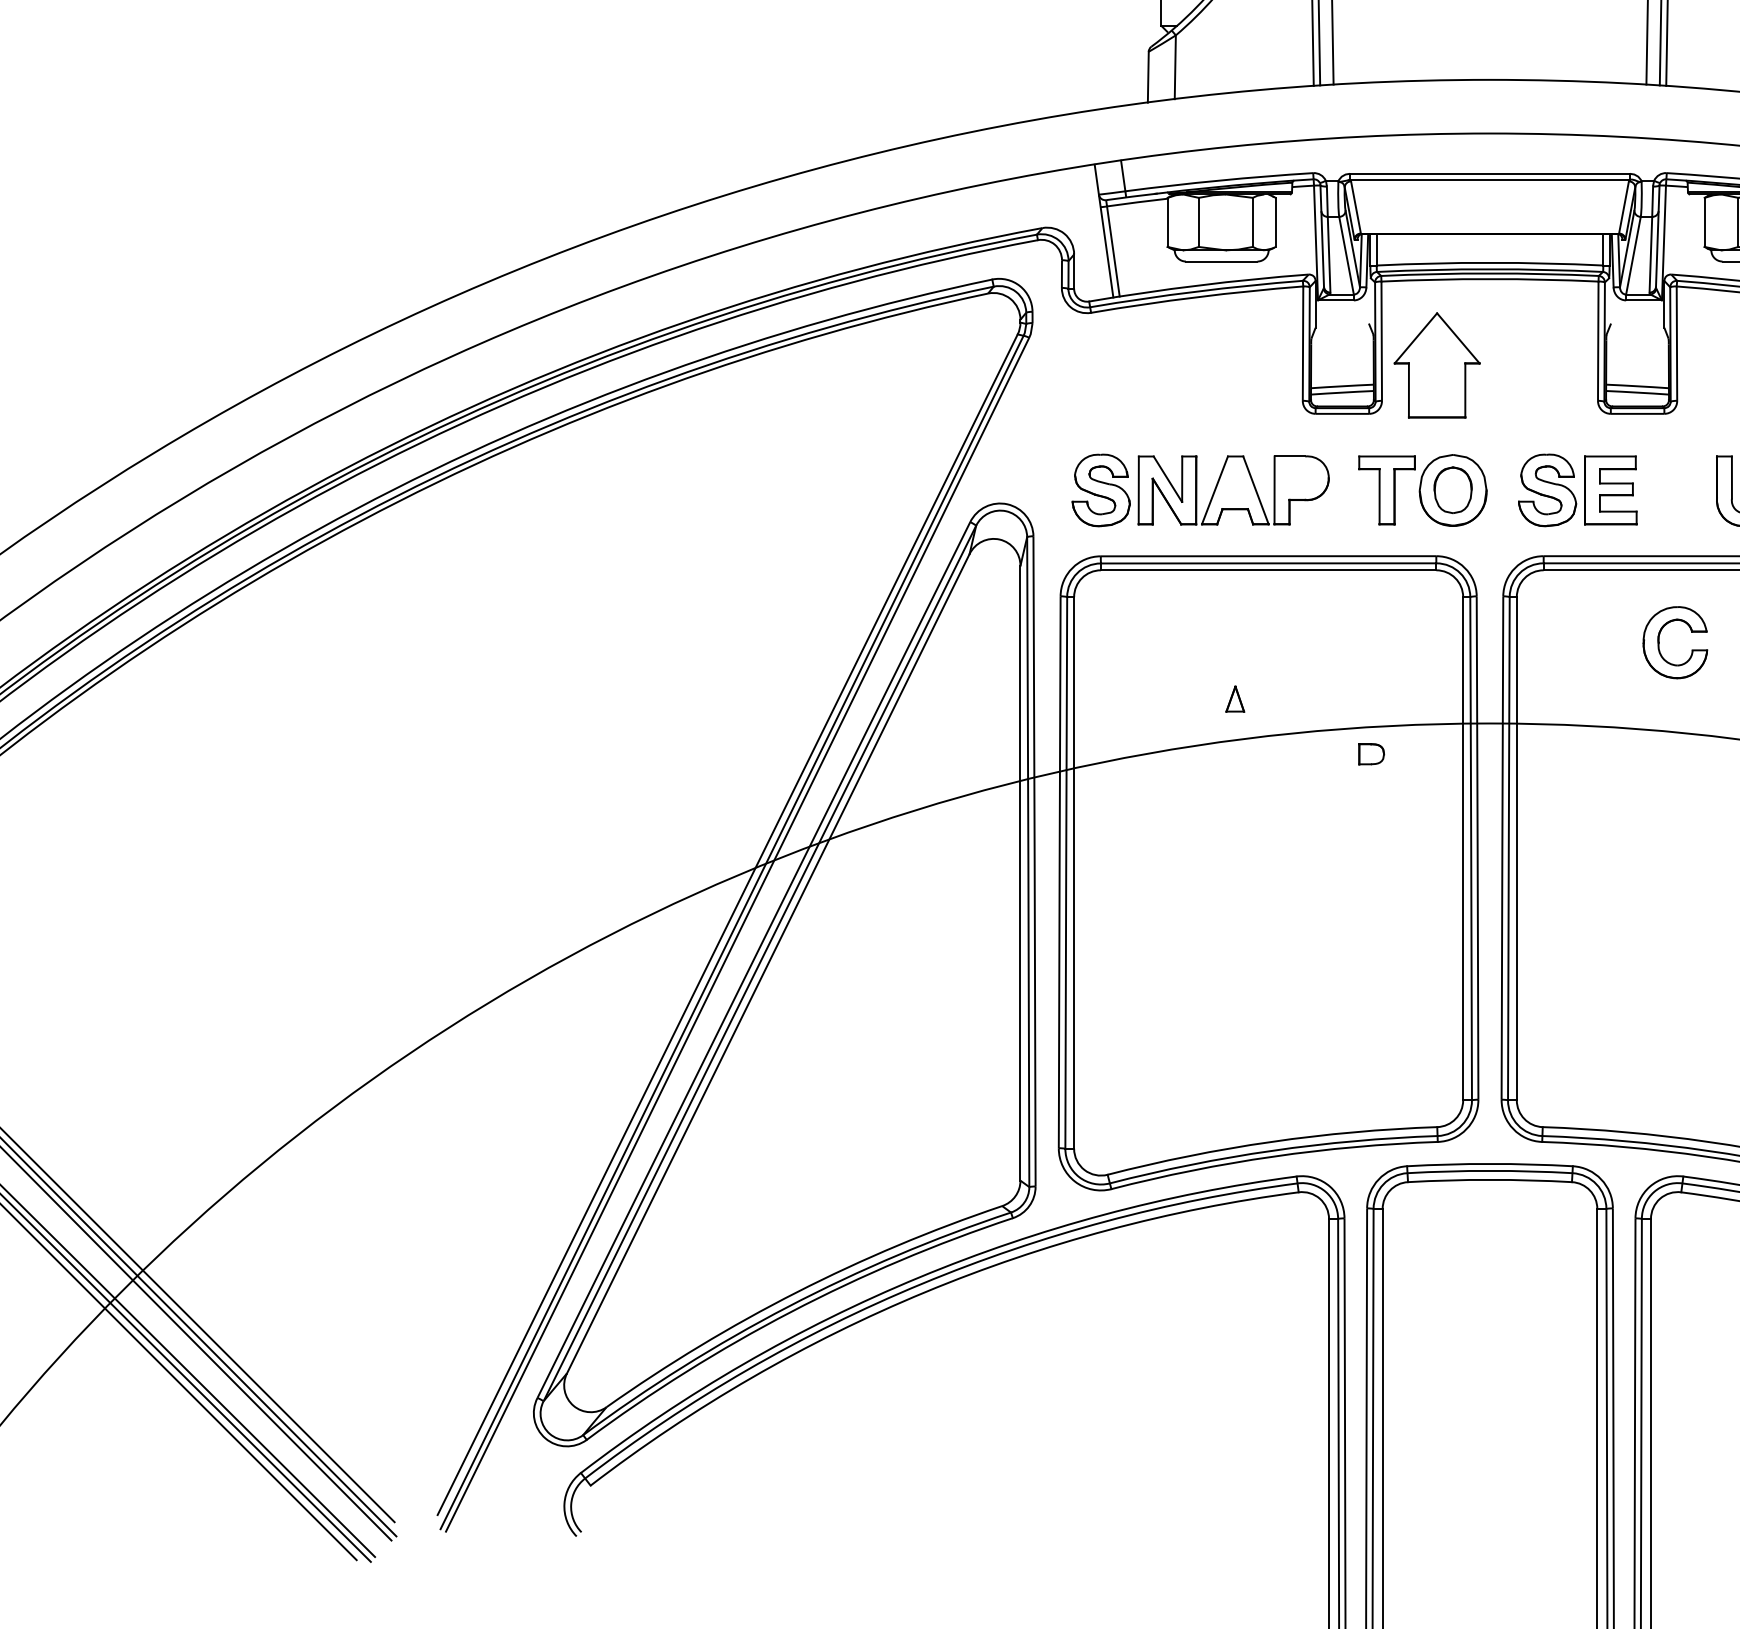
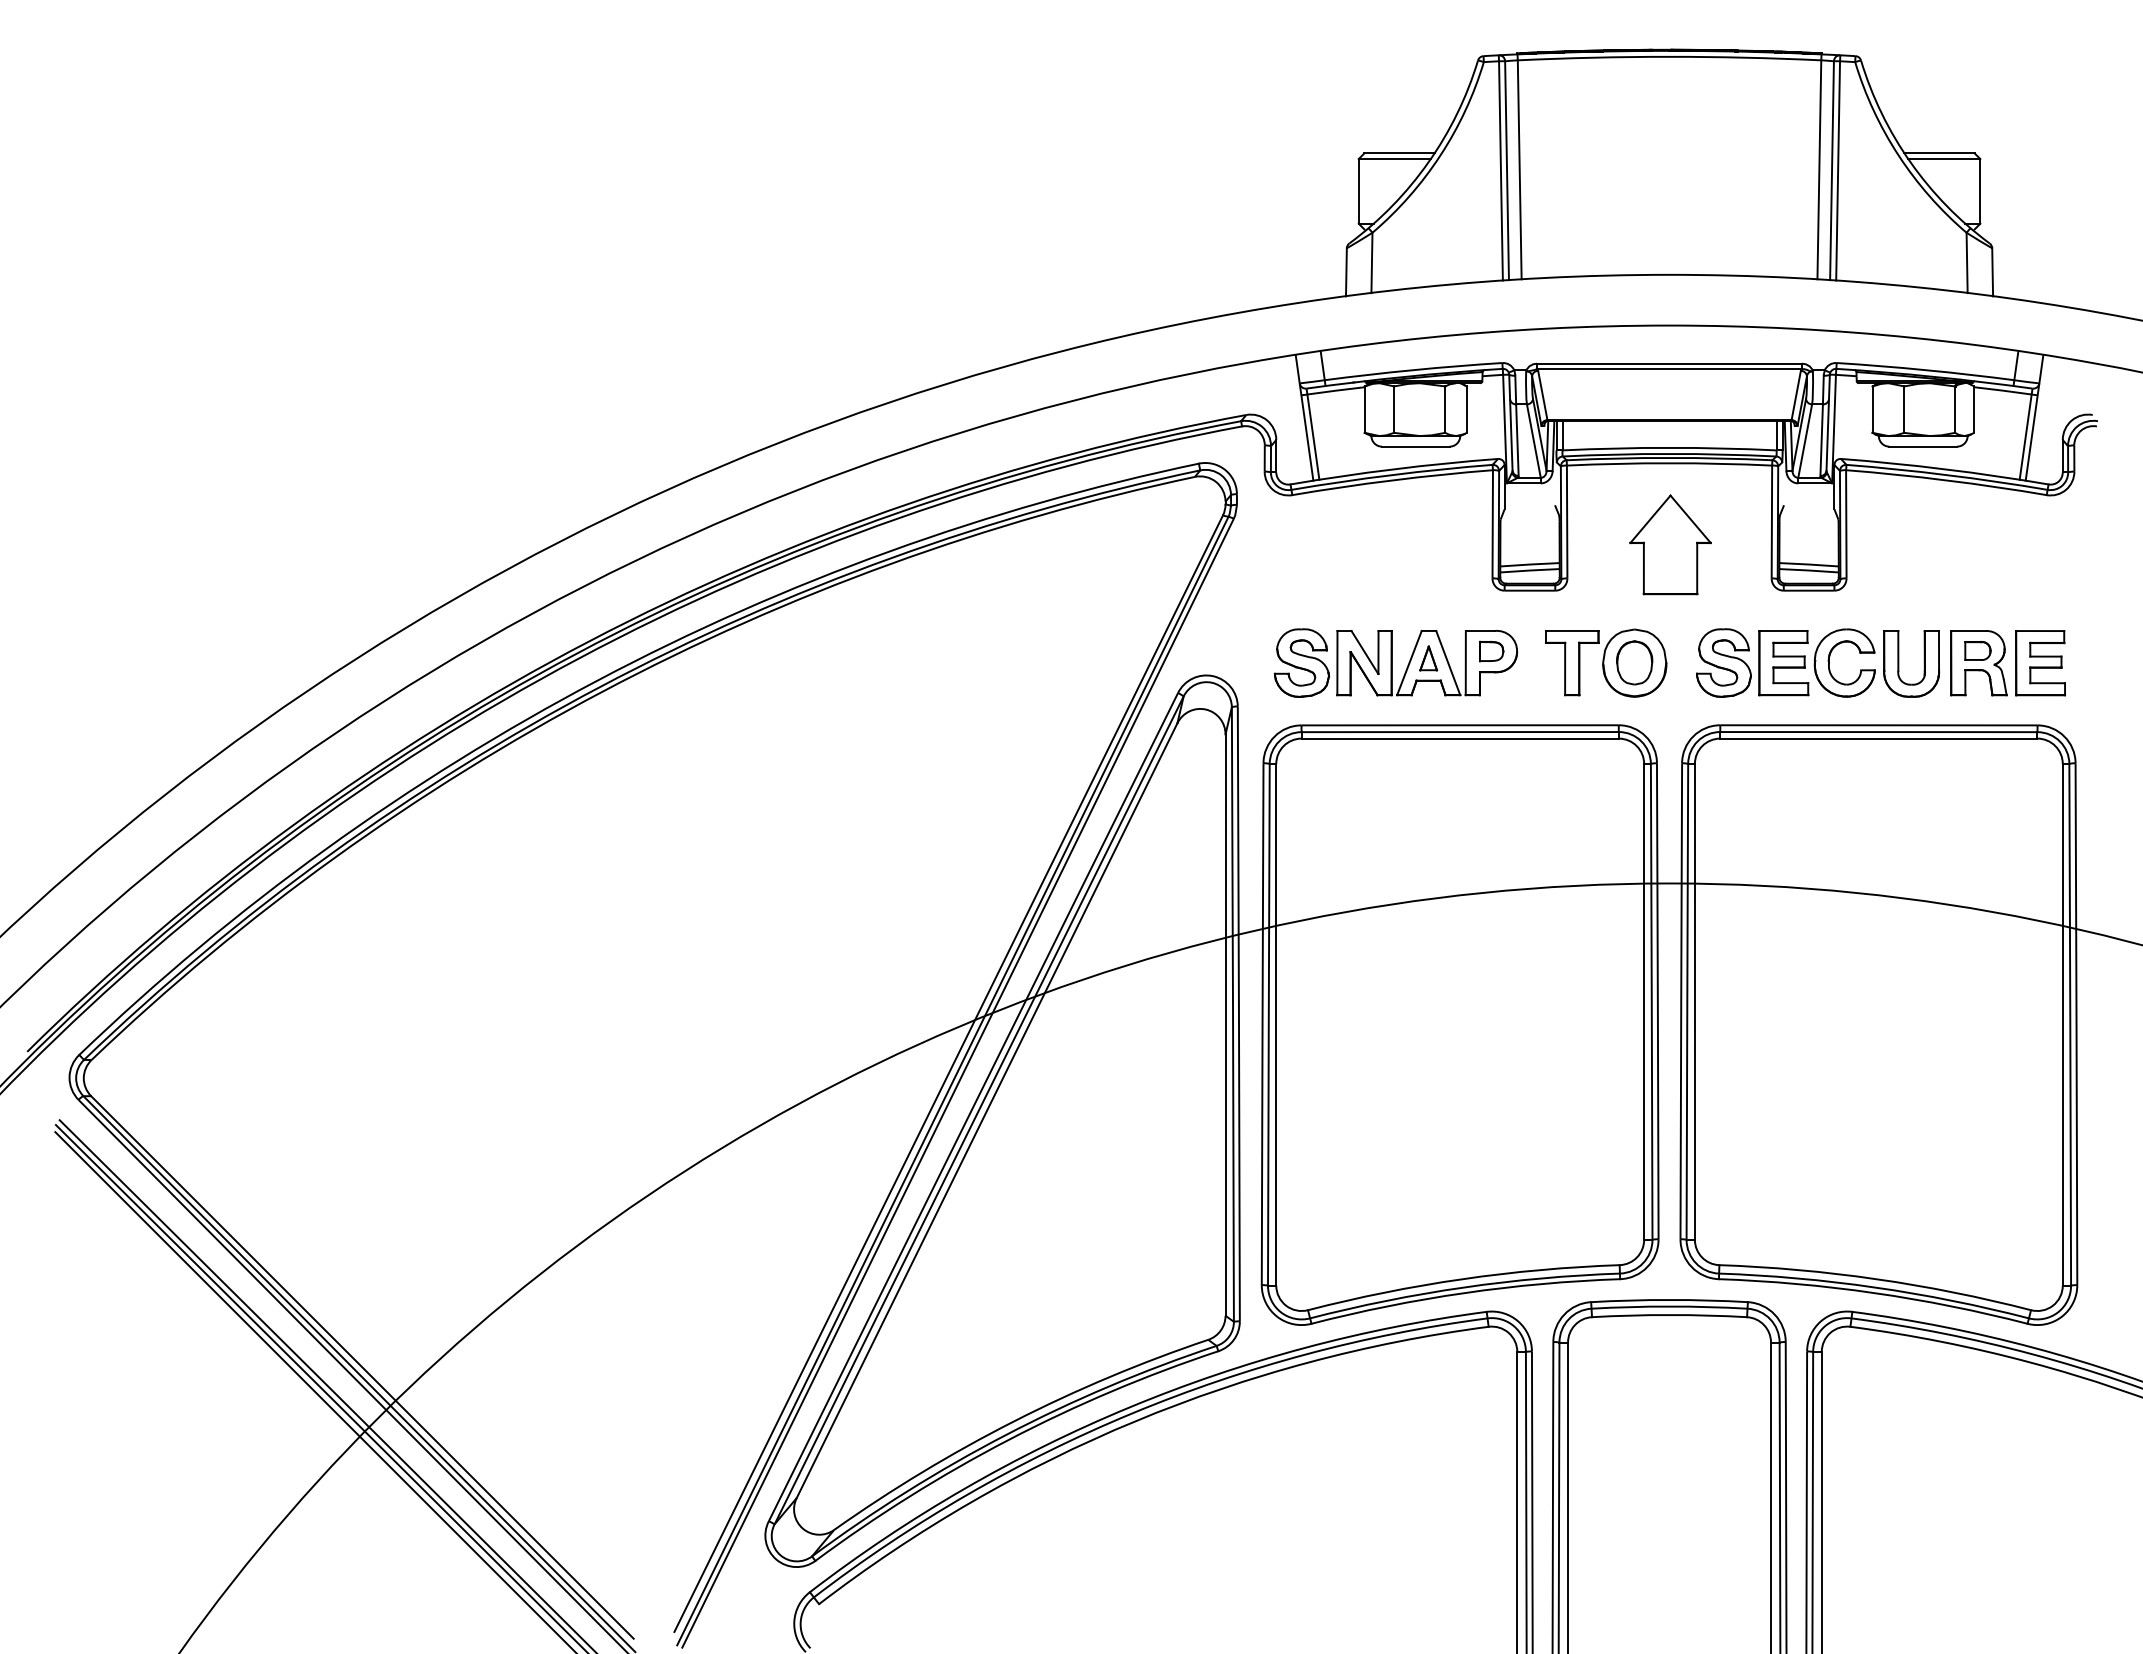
part: (1437, 365) -> (1670, 544), moved
part: (1659, 642) -> (1829, 662), moved
part: (1235, 699) -> (1428, 658), moved
part: (1371, 754) -> (1491, 651), moved

